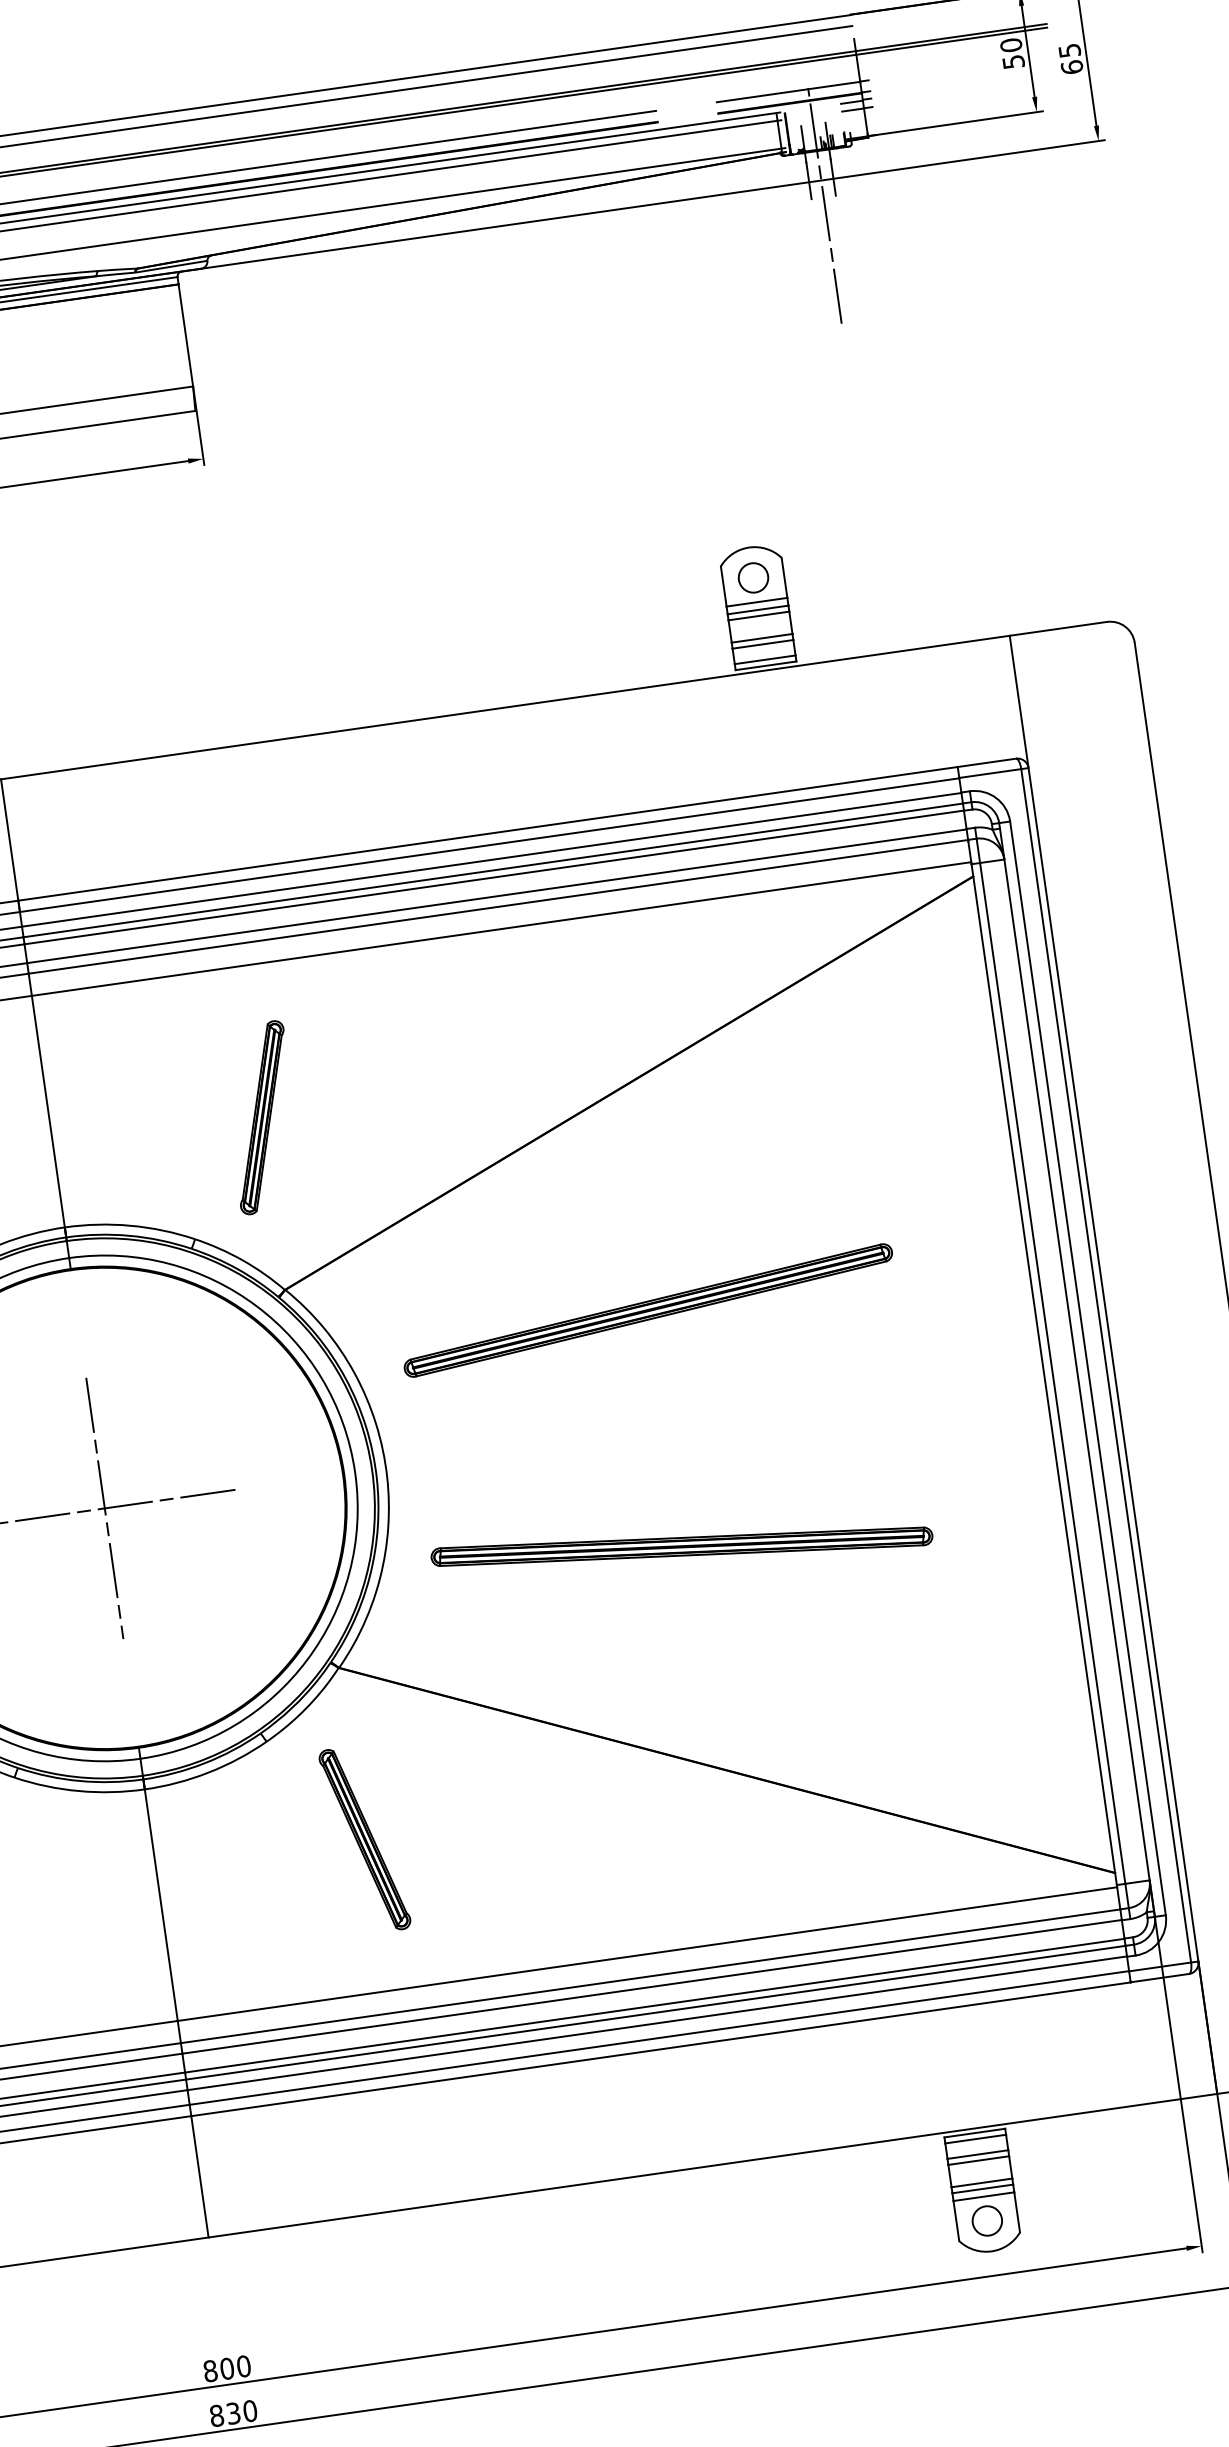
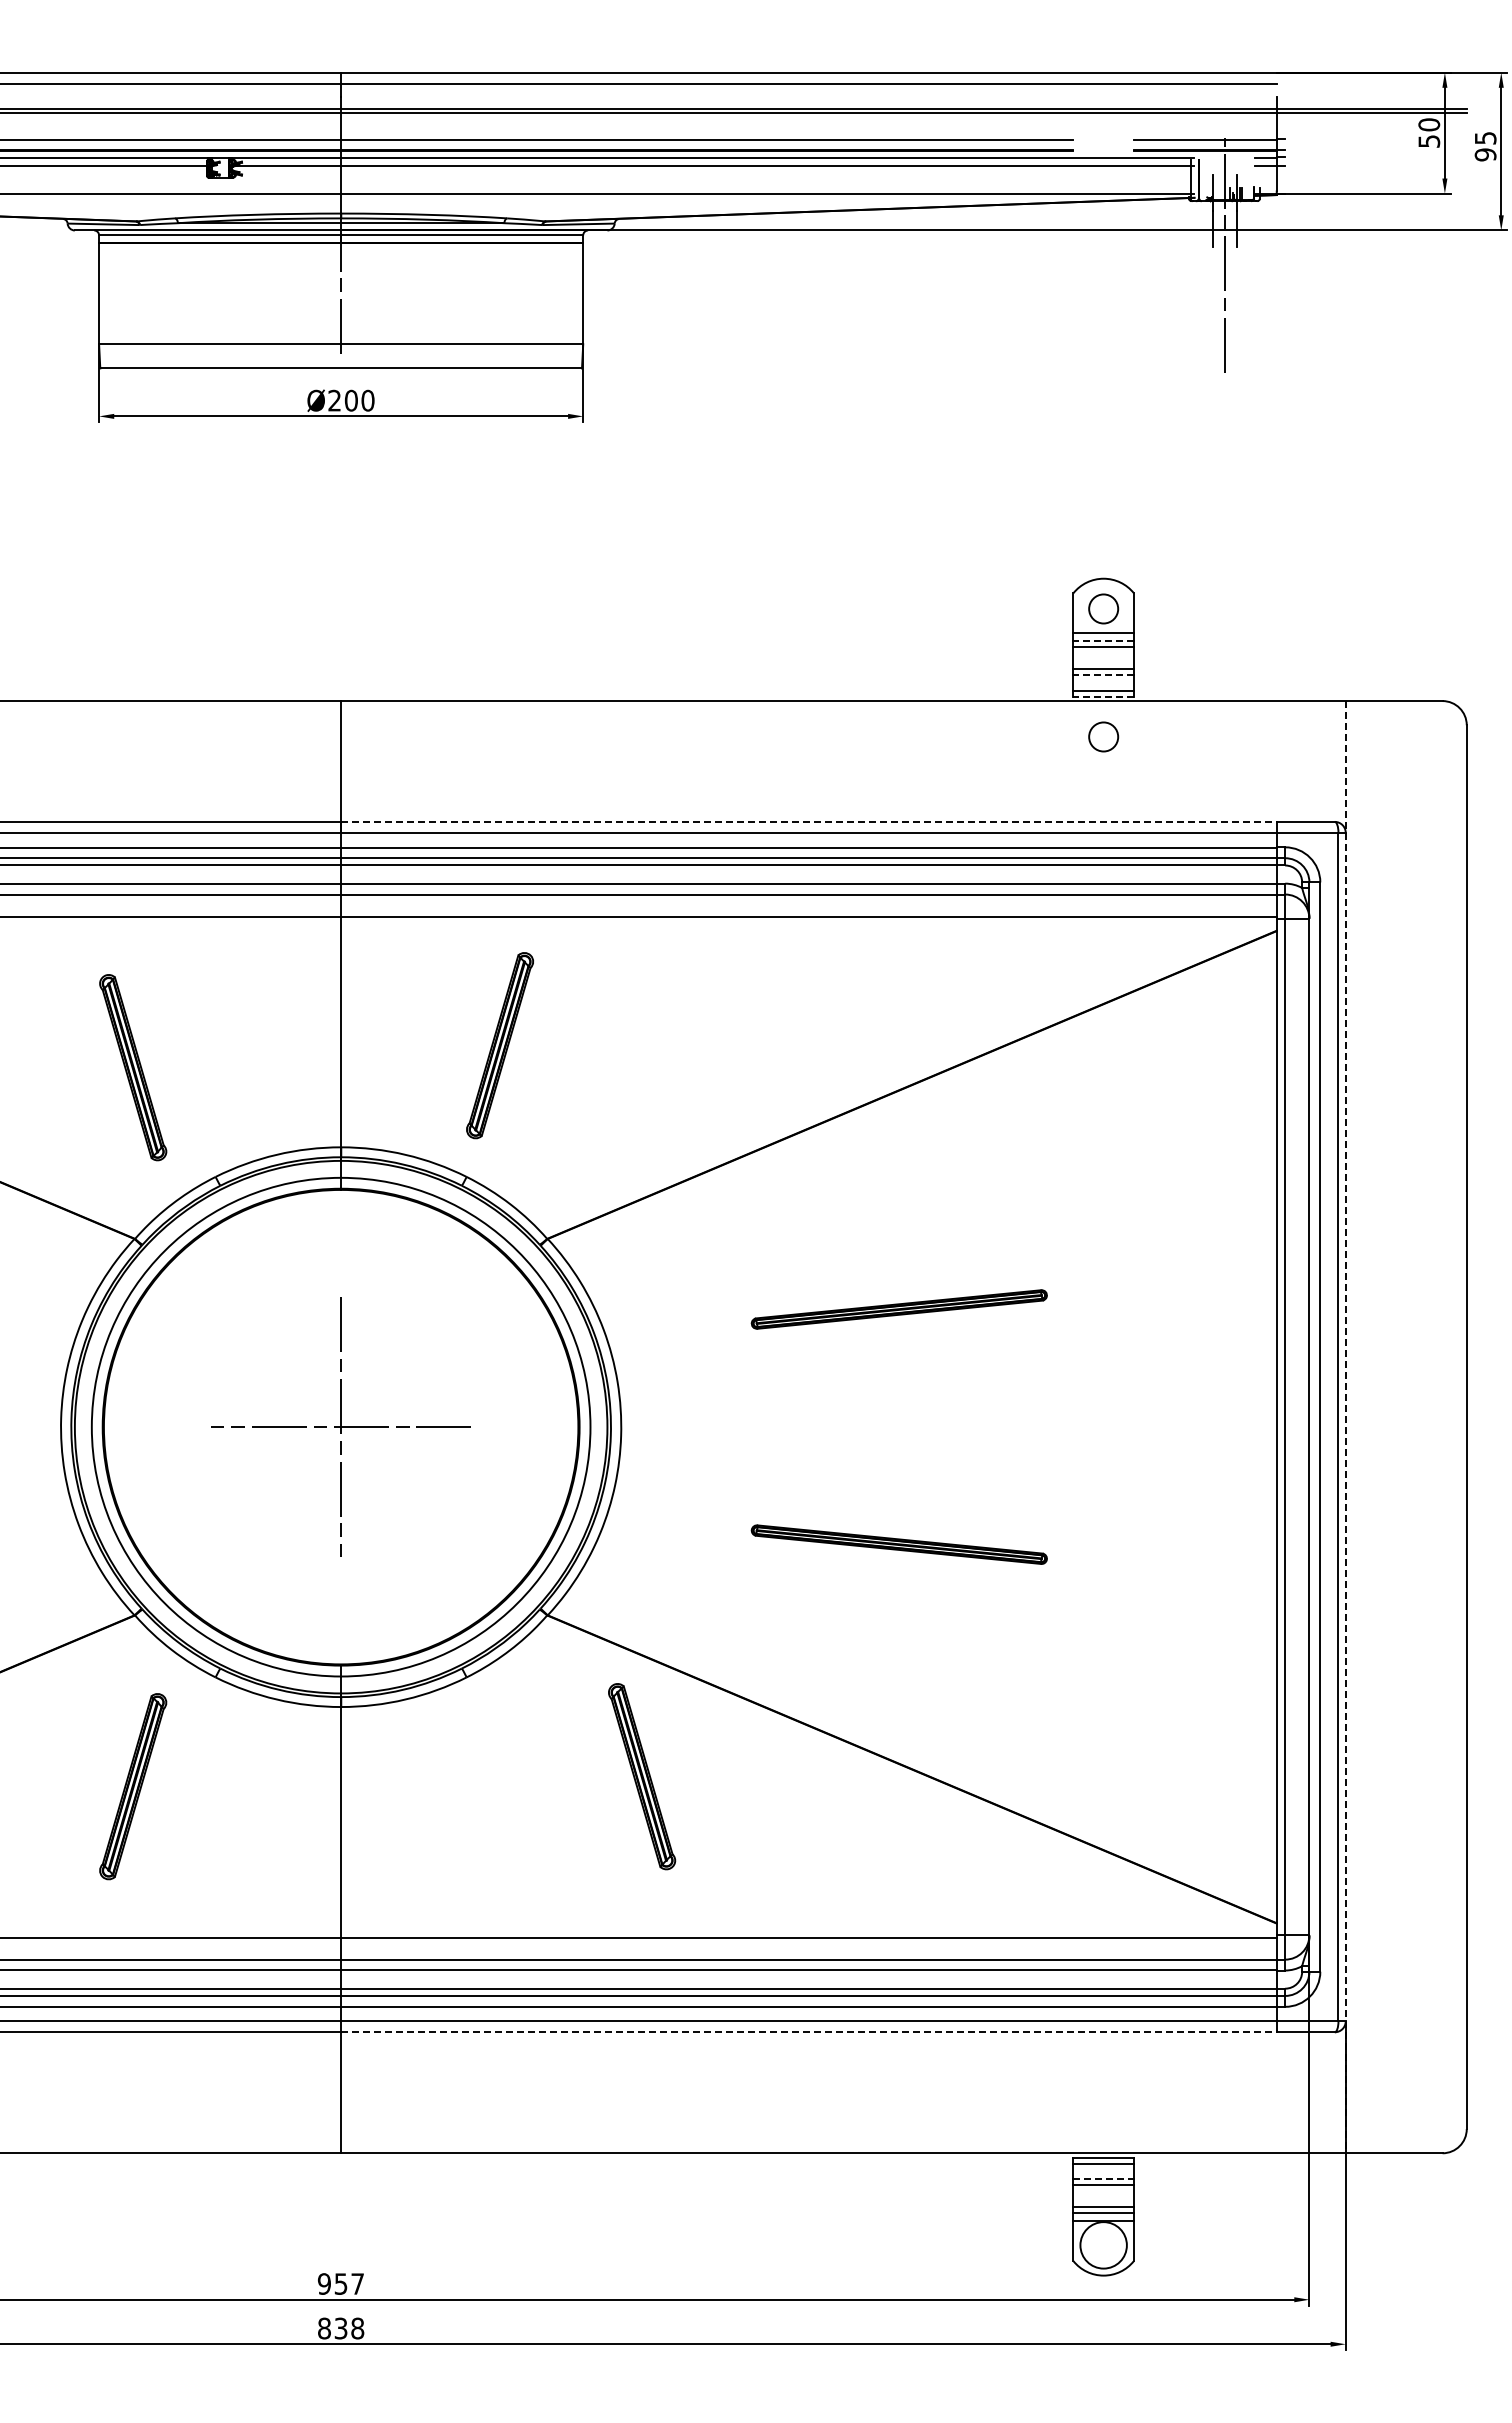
text: (1071, 67) -> (1485, 154), 65 -> 95
line: (757, 609) -> (1103, 640), solid -> dashed
line: (762, 644) -> (1103, 675), solid -> dashed
line: (765, 665) -> (1103, 696), solid -> dashed
circle: (771, 705) -> (1103, 736), added
line: (487, 833) -> (808, 821), solid -> dashed
part: (262, 1117) -> (500, 1045), moved
part: (648, 1310) -> (899, 1309), size x0.6
line: (1113, 1365) -> (1345, 1427), solid -> dashed
part: (682, 1546) -> (899, 1544), size x0.6
part: (365, 1839) -> (642, 1776), moved
line: (660, 2049) -> (808, 2032), solid -> dashed
line: (978, 2154) -> (1104, 2179), solid -> dashed
circle: (987, 2220) -> (1103, 2244), size x1.6
text: (226, 2368) -> (340, 2283), 800 -> 957
text: (250, 2411) -> (357, 2328), 830 -> 838

